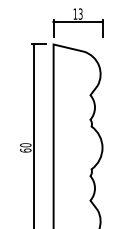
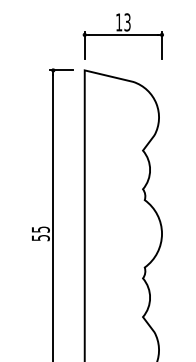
text: (25, 147) -> (40, 233), 60 -> 55

